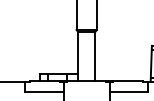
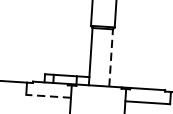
line: (95, 55) -> (111, 57), solid -> dashed
line: (43, 92) -> (47, 96), solid -> dashed

